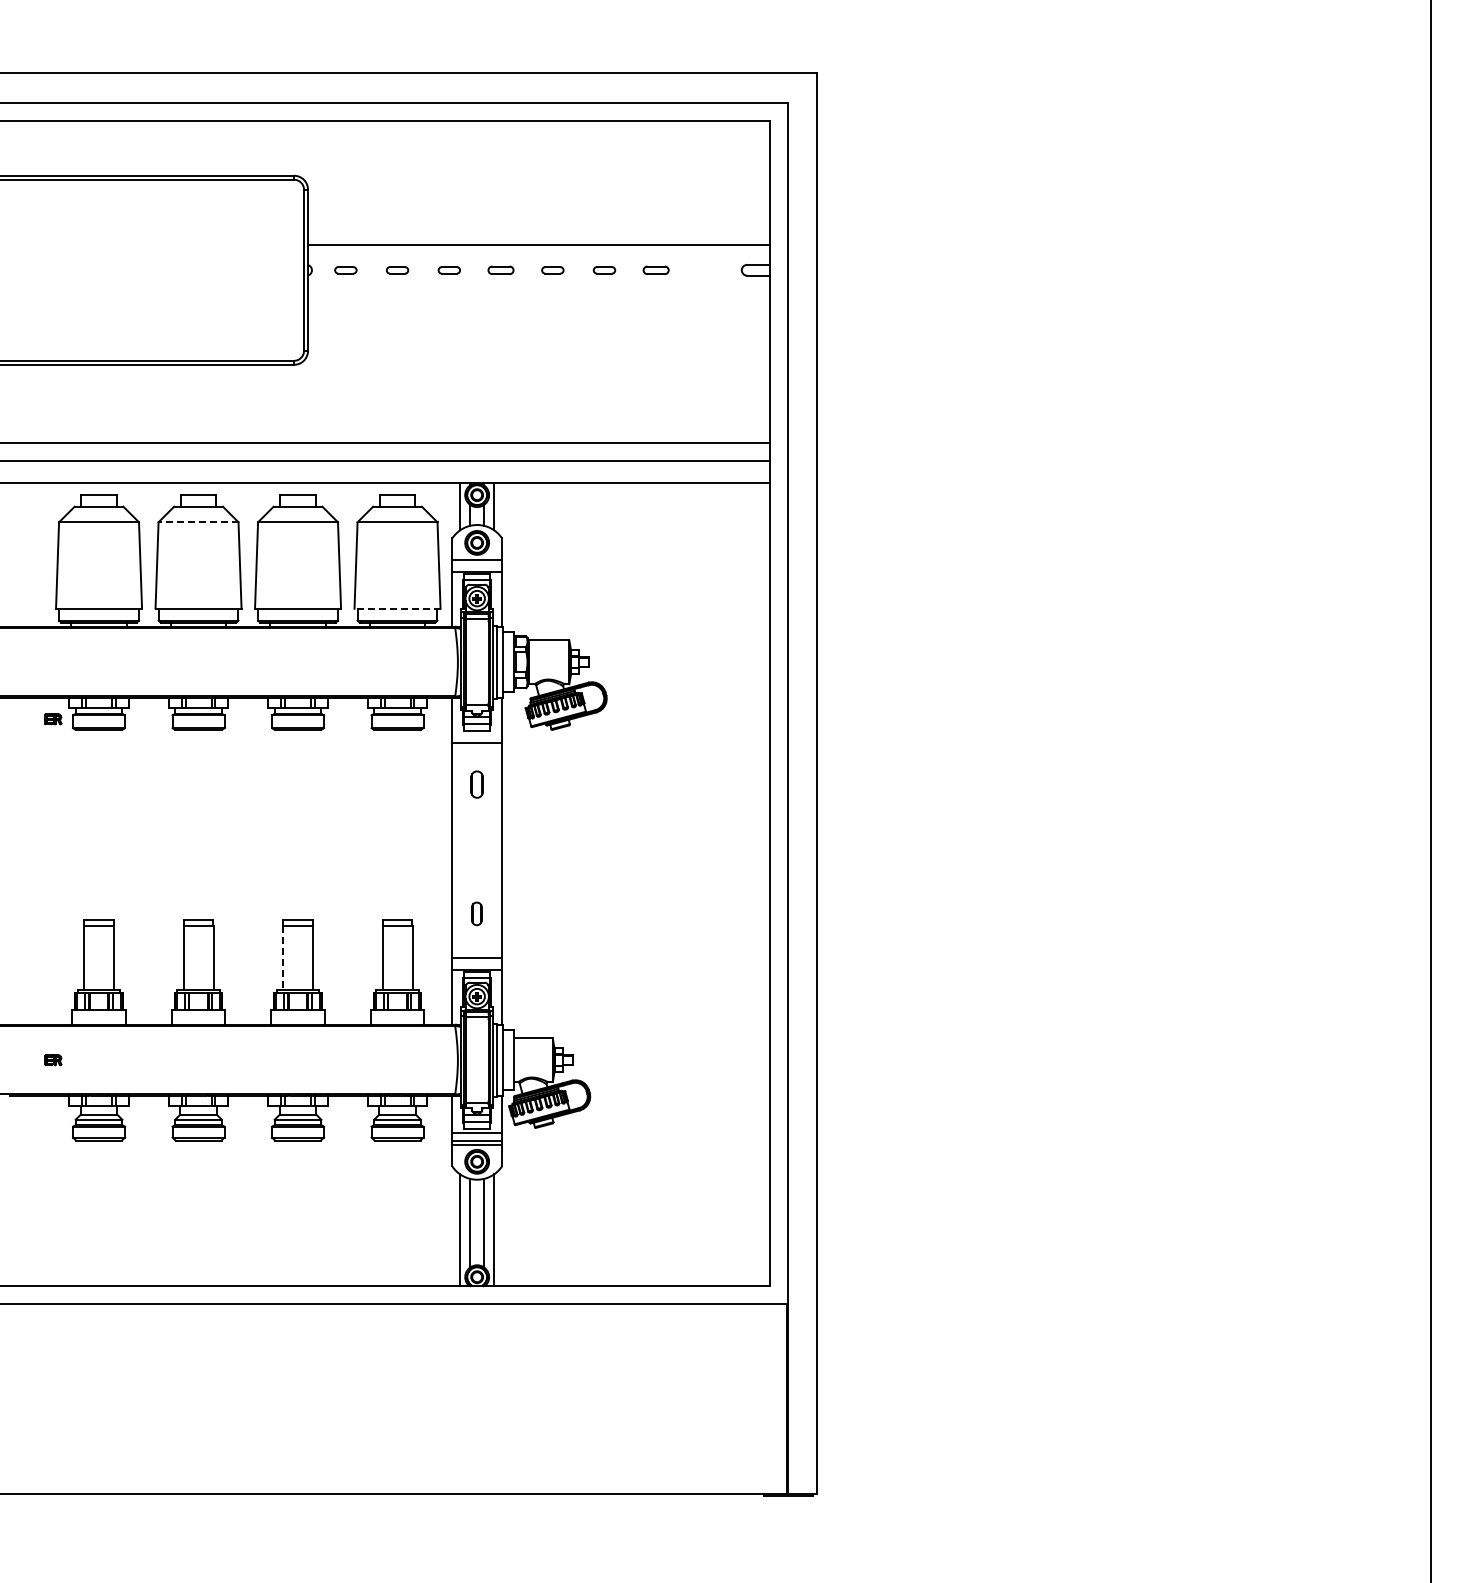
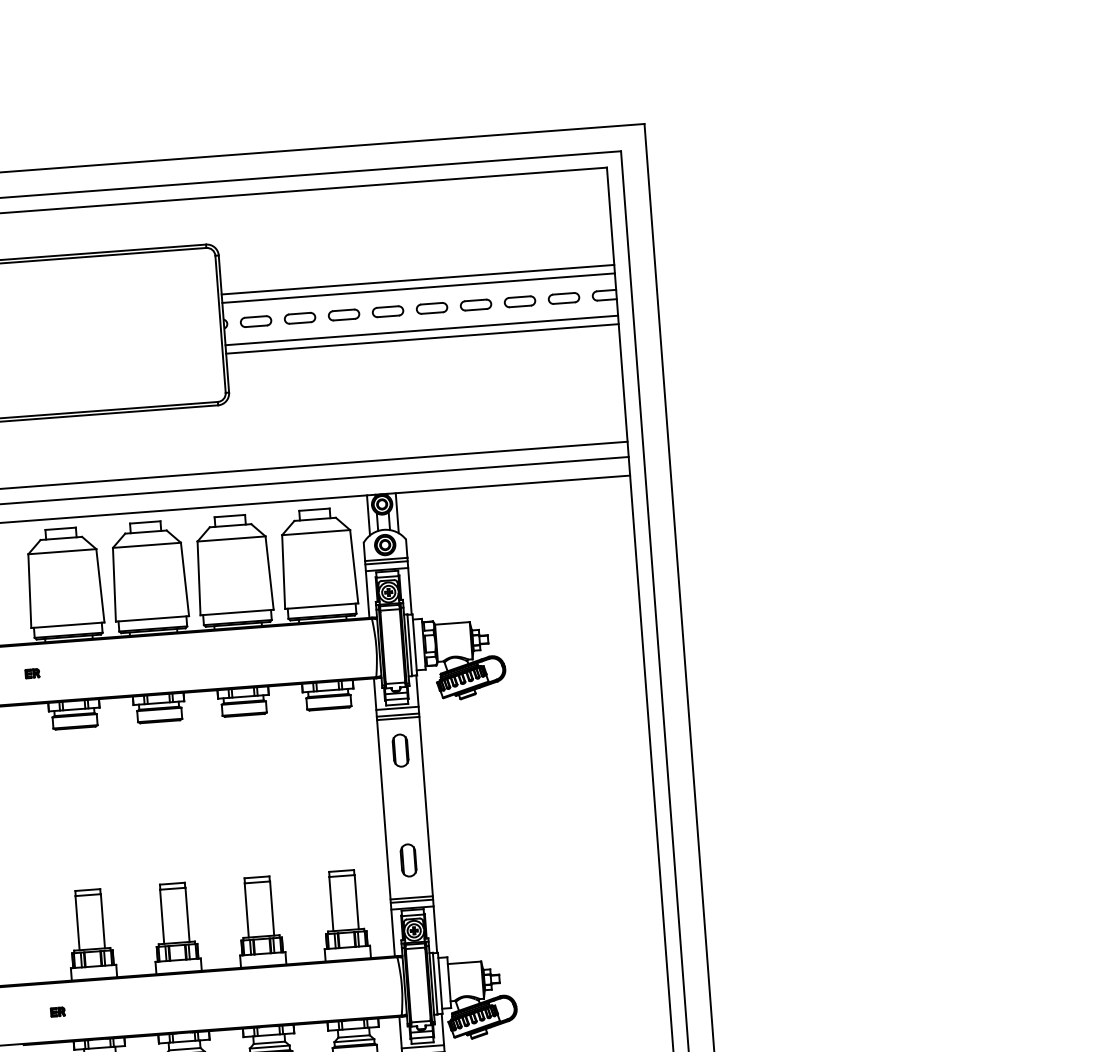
line: (538, 235) -> (417, 279), added
part: (345, 270) -> (255, 321), size x1.67
part: (397, 270) -> (300, 318), size x1.67
part: (449, 270) -> (344, 315), size x1.67
part: (500, 270) -> (387, 311), size x1.43
part: (552, 270) -> (431, 308), size x1.67
part: (604, 270) -> (476, 305), size x1.67
part: (655, 270) -> (519, 302), size x1.43
part: (707, 270) -> (563, 298), added
line: (538, 295) -> (421, 330), added
line: (538, 305) -> (422, 339), added
line: (198, 522) -> (146, 545), dashed -> solid
line: (477, 563) -> (386, 562), added
line: (397, 608) -> (321, 605), dashed -> solid
part: (53, 719) -> (32, 673), moved
line: (477, 734) -> (397, 707), added
line: (477, 746) -> (398, 718), added
part: (476, 784) -> (400, 750), size x1.43
part: (476, 913) -> (408, 860), size x1.67
line: (283, 958) -> (247, 910), dashed -> solid
line: (477, 961) -> (412, 900), added

